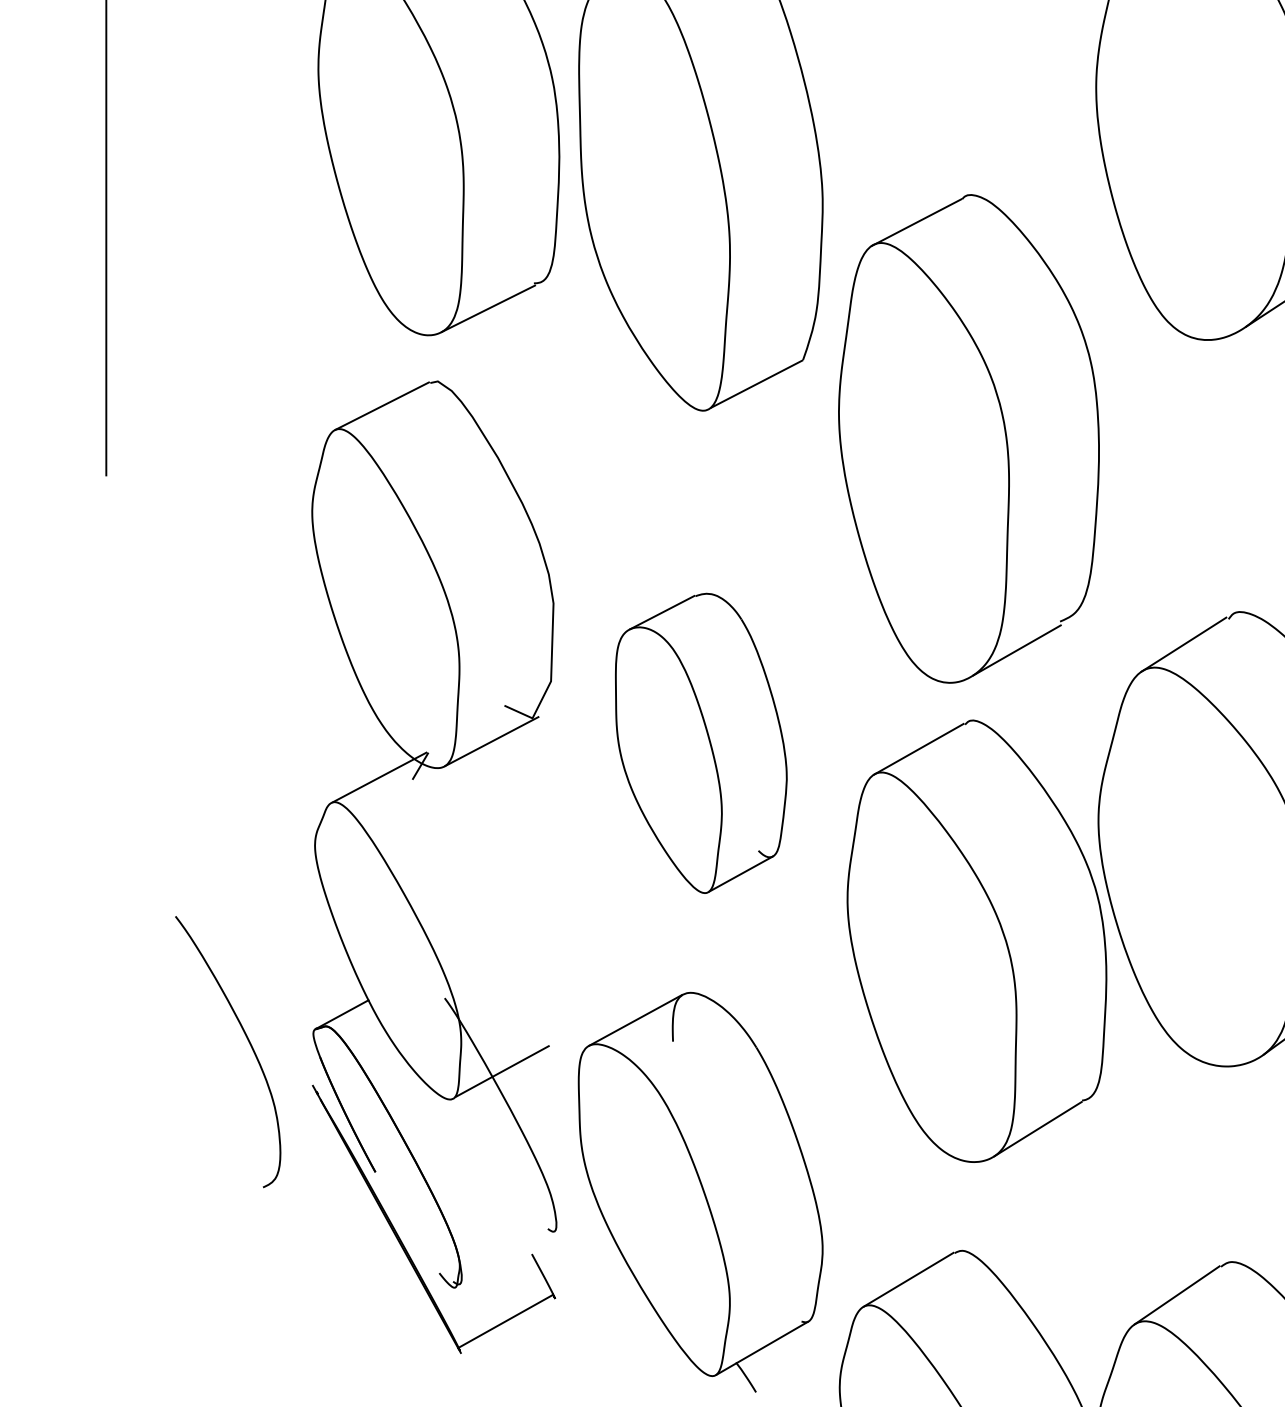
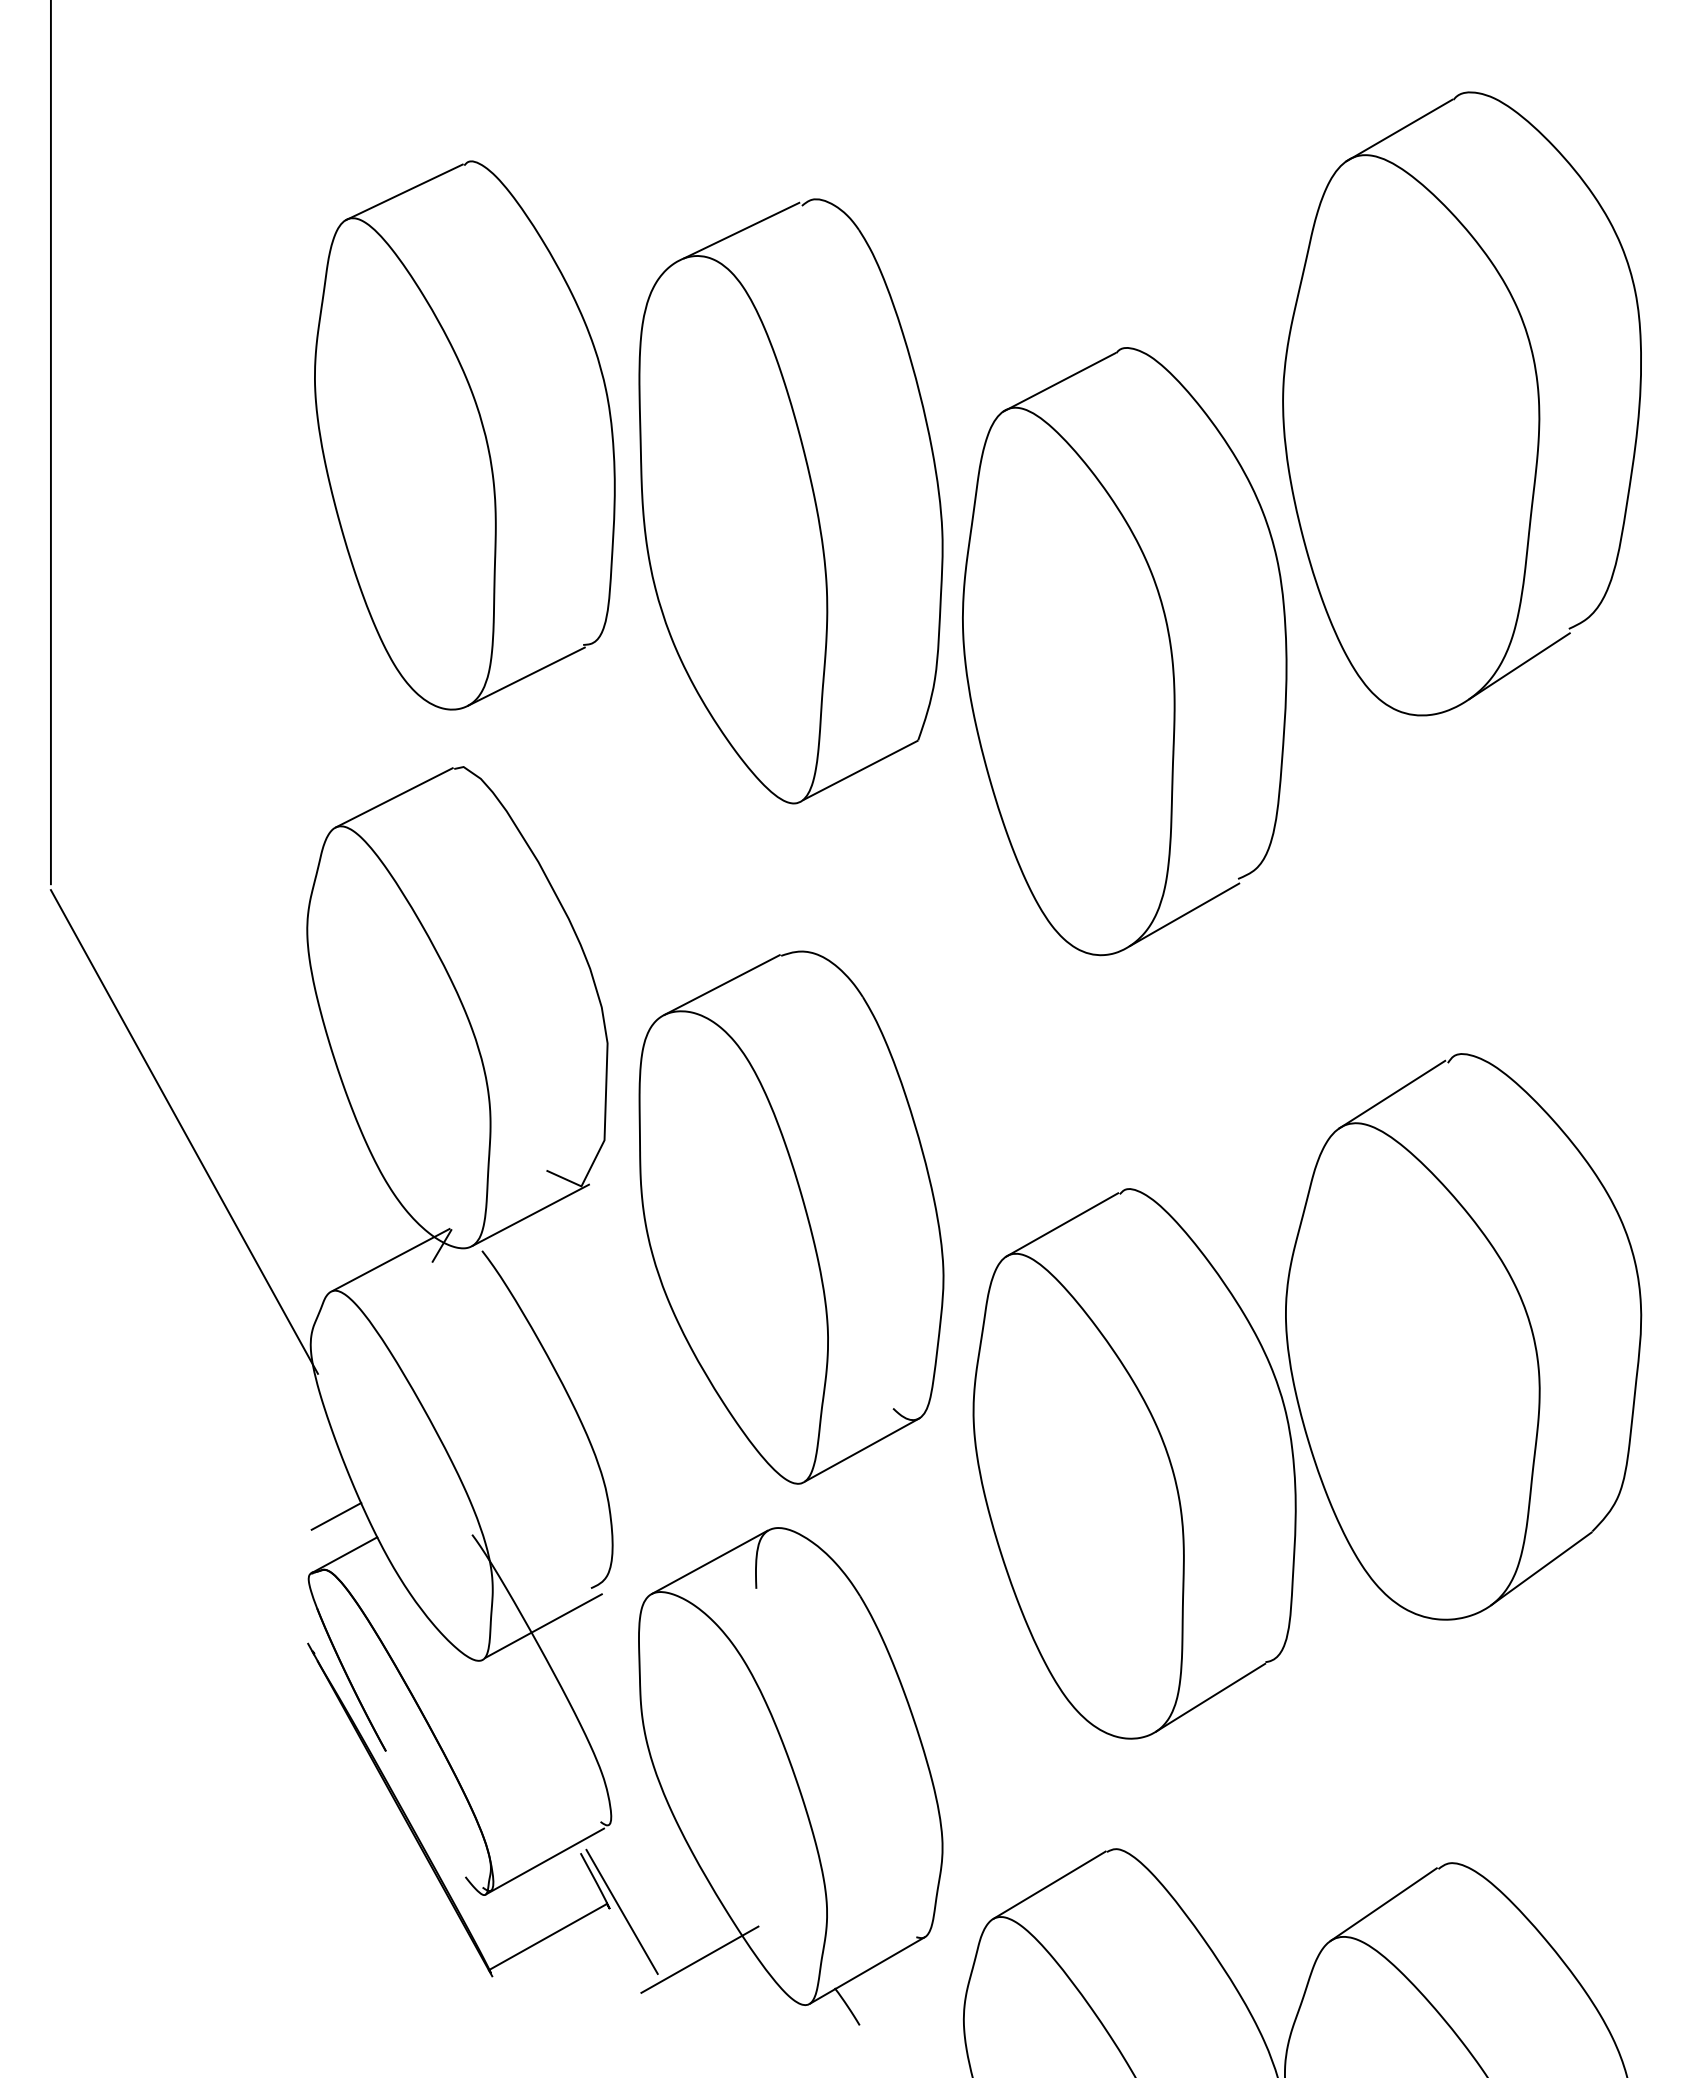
part: (968, 438) -> (1124, 651), moved
line: (213, 674) -> (184, 1131), added
part: (701, 743) -> (791, 1217), size x1.43
line: (335, 982) -> (336, 1515), added
curve: (248, 1041) -> (572, 1406), moved
line: (503, 1260) -> (545, 1861), added
line: (564, 1300) -> (621, 1911), added
line: (627, 1339) -> (699, 1959), added

